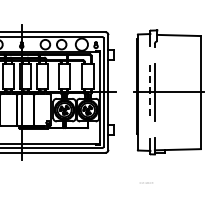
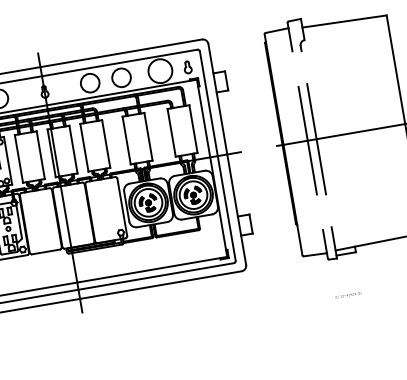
line: (150, 92) -> (308, 140), dashed -> solid
text: (146, 182) -> (348, 294), moved

